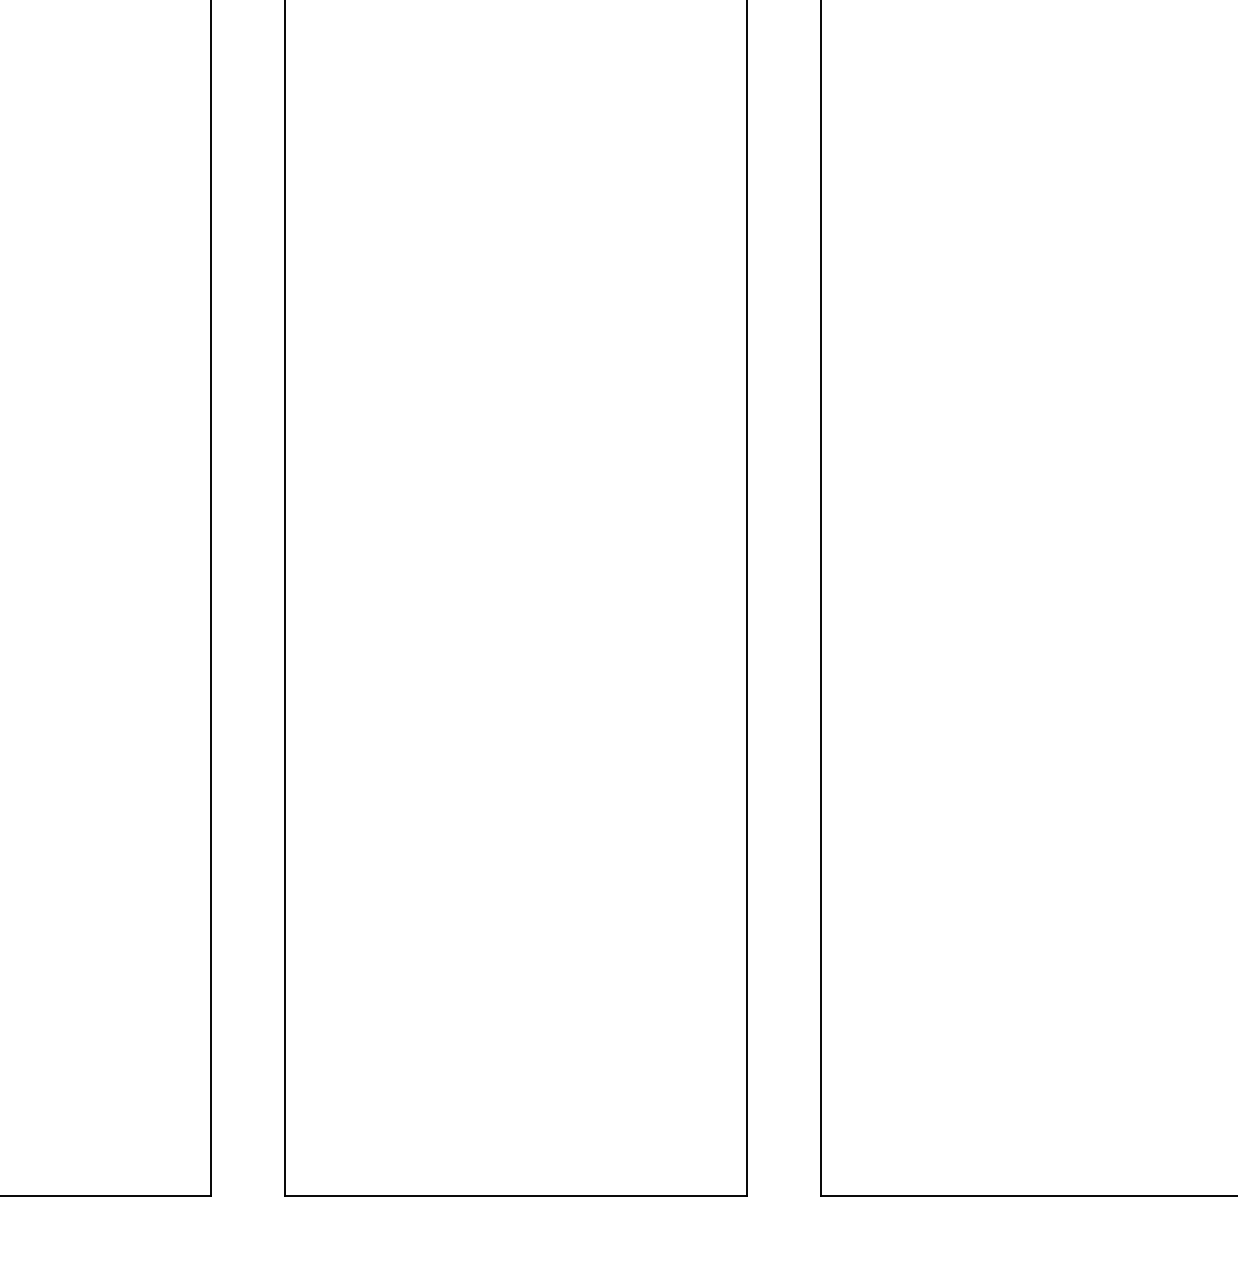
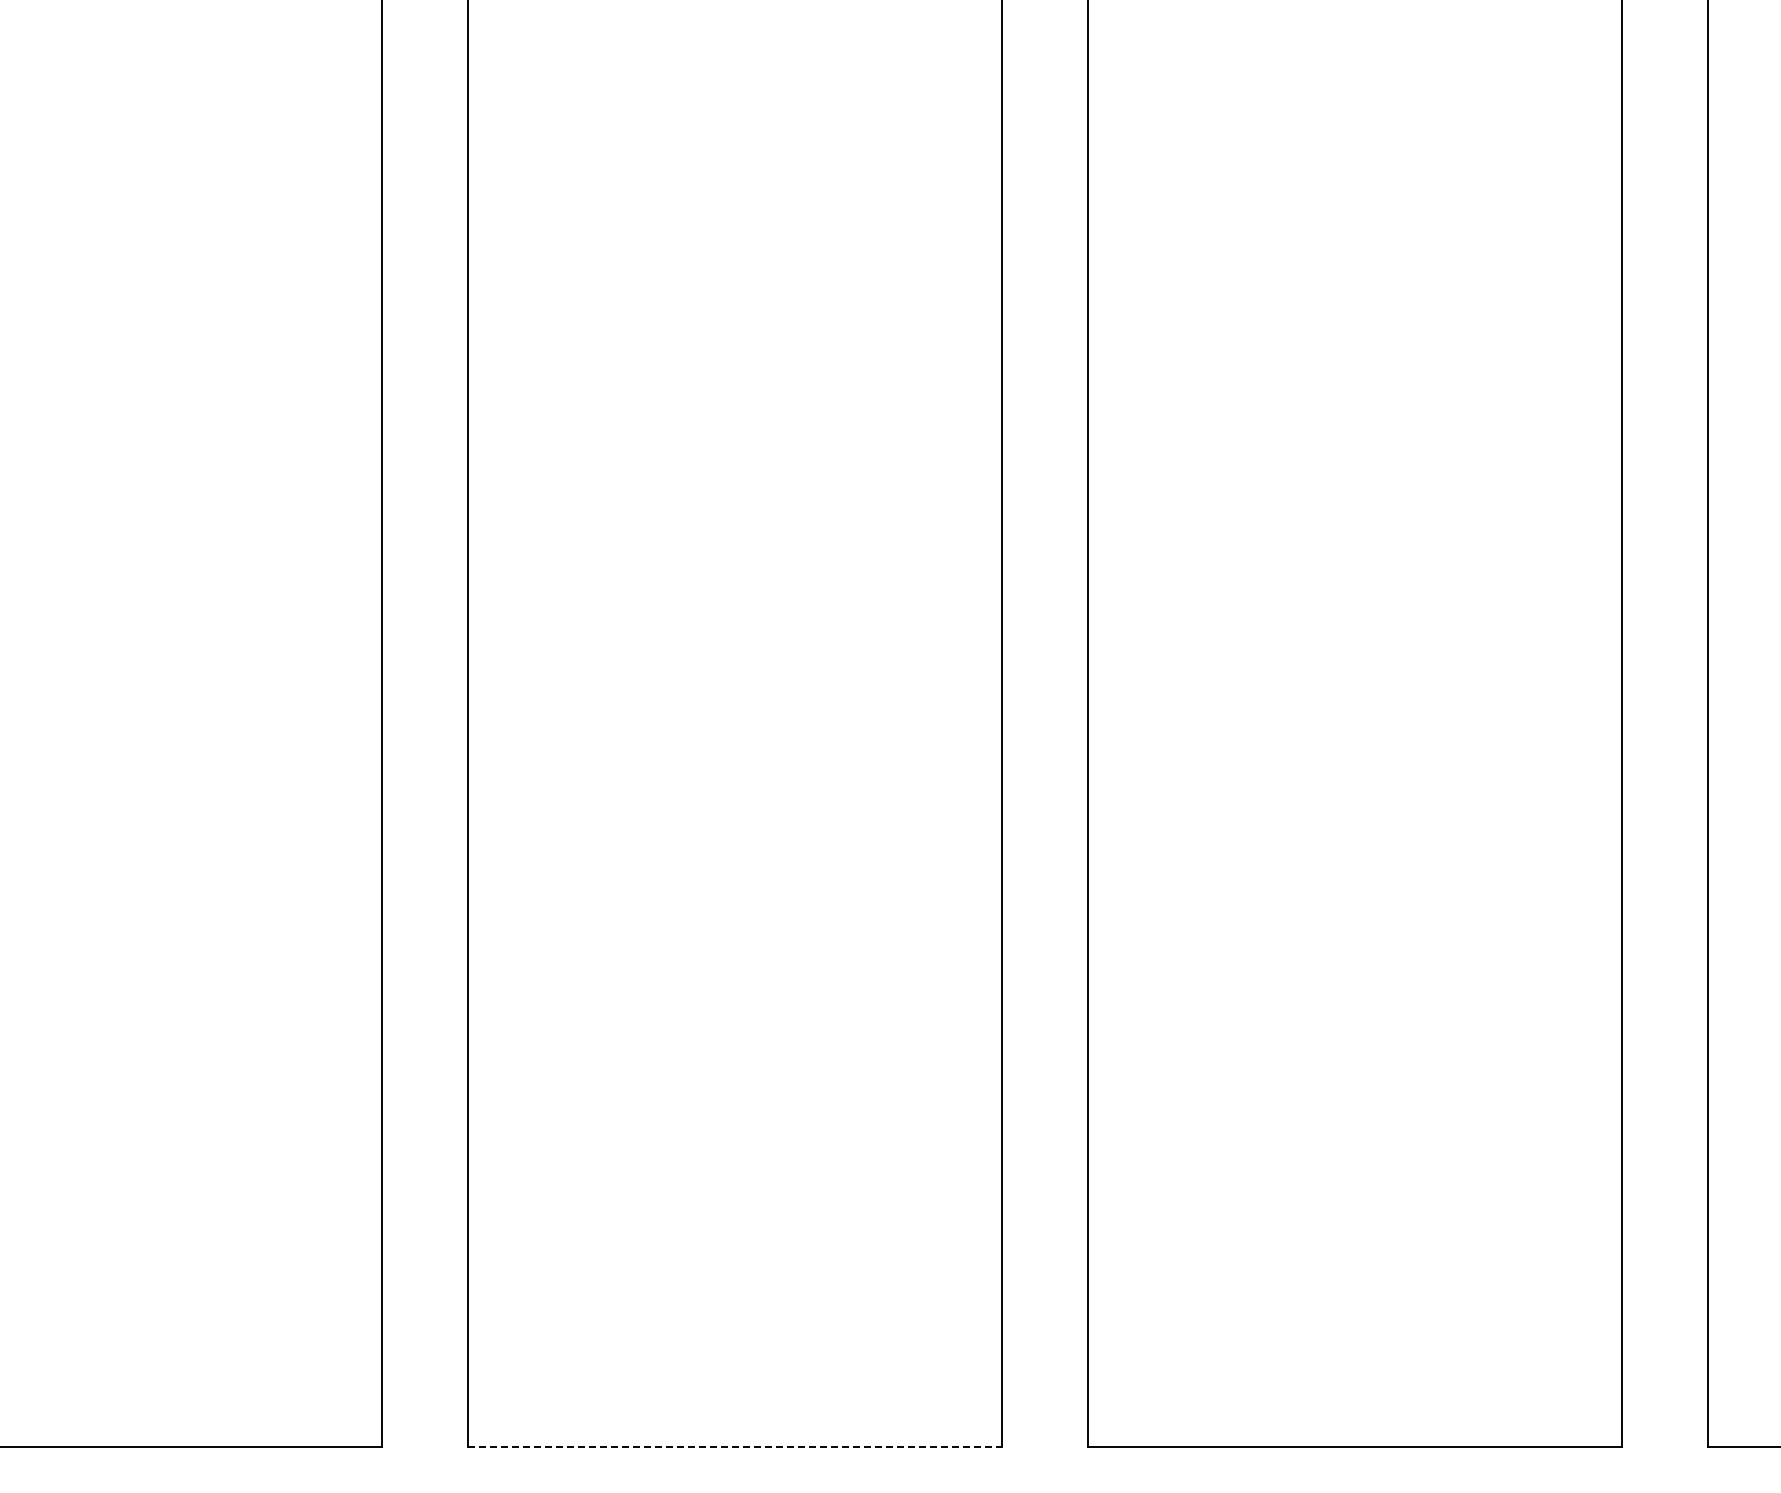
line: (516, 1195) -> (735, 1446), solid -> dashed

